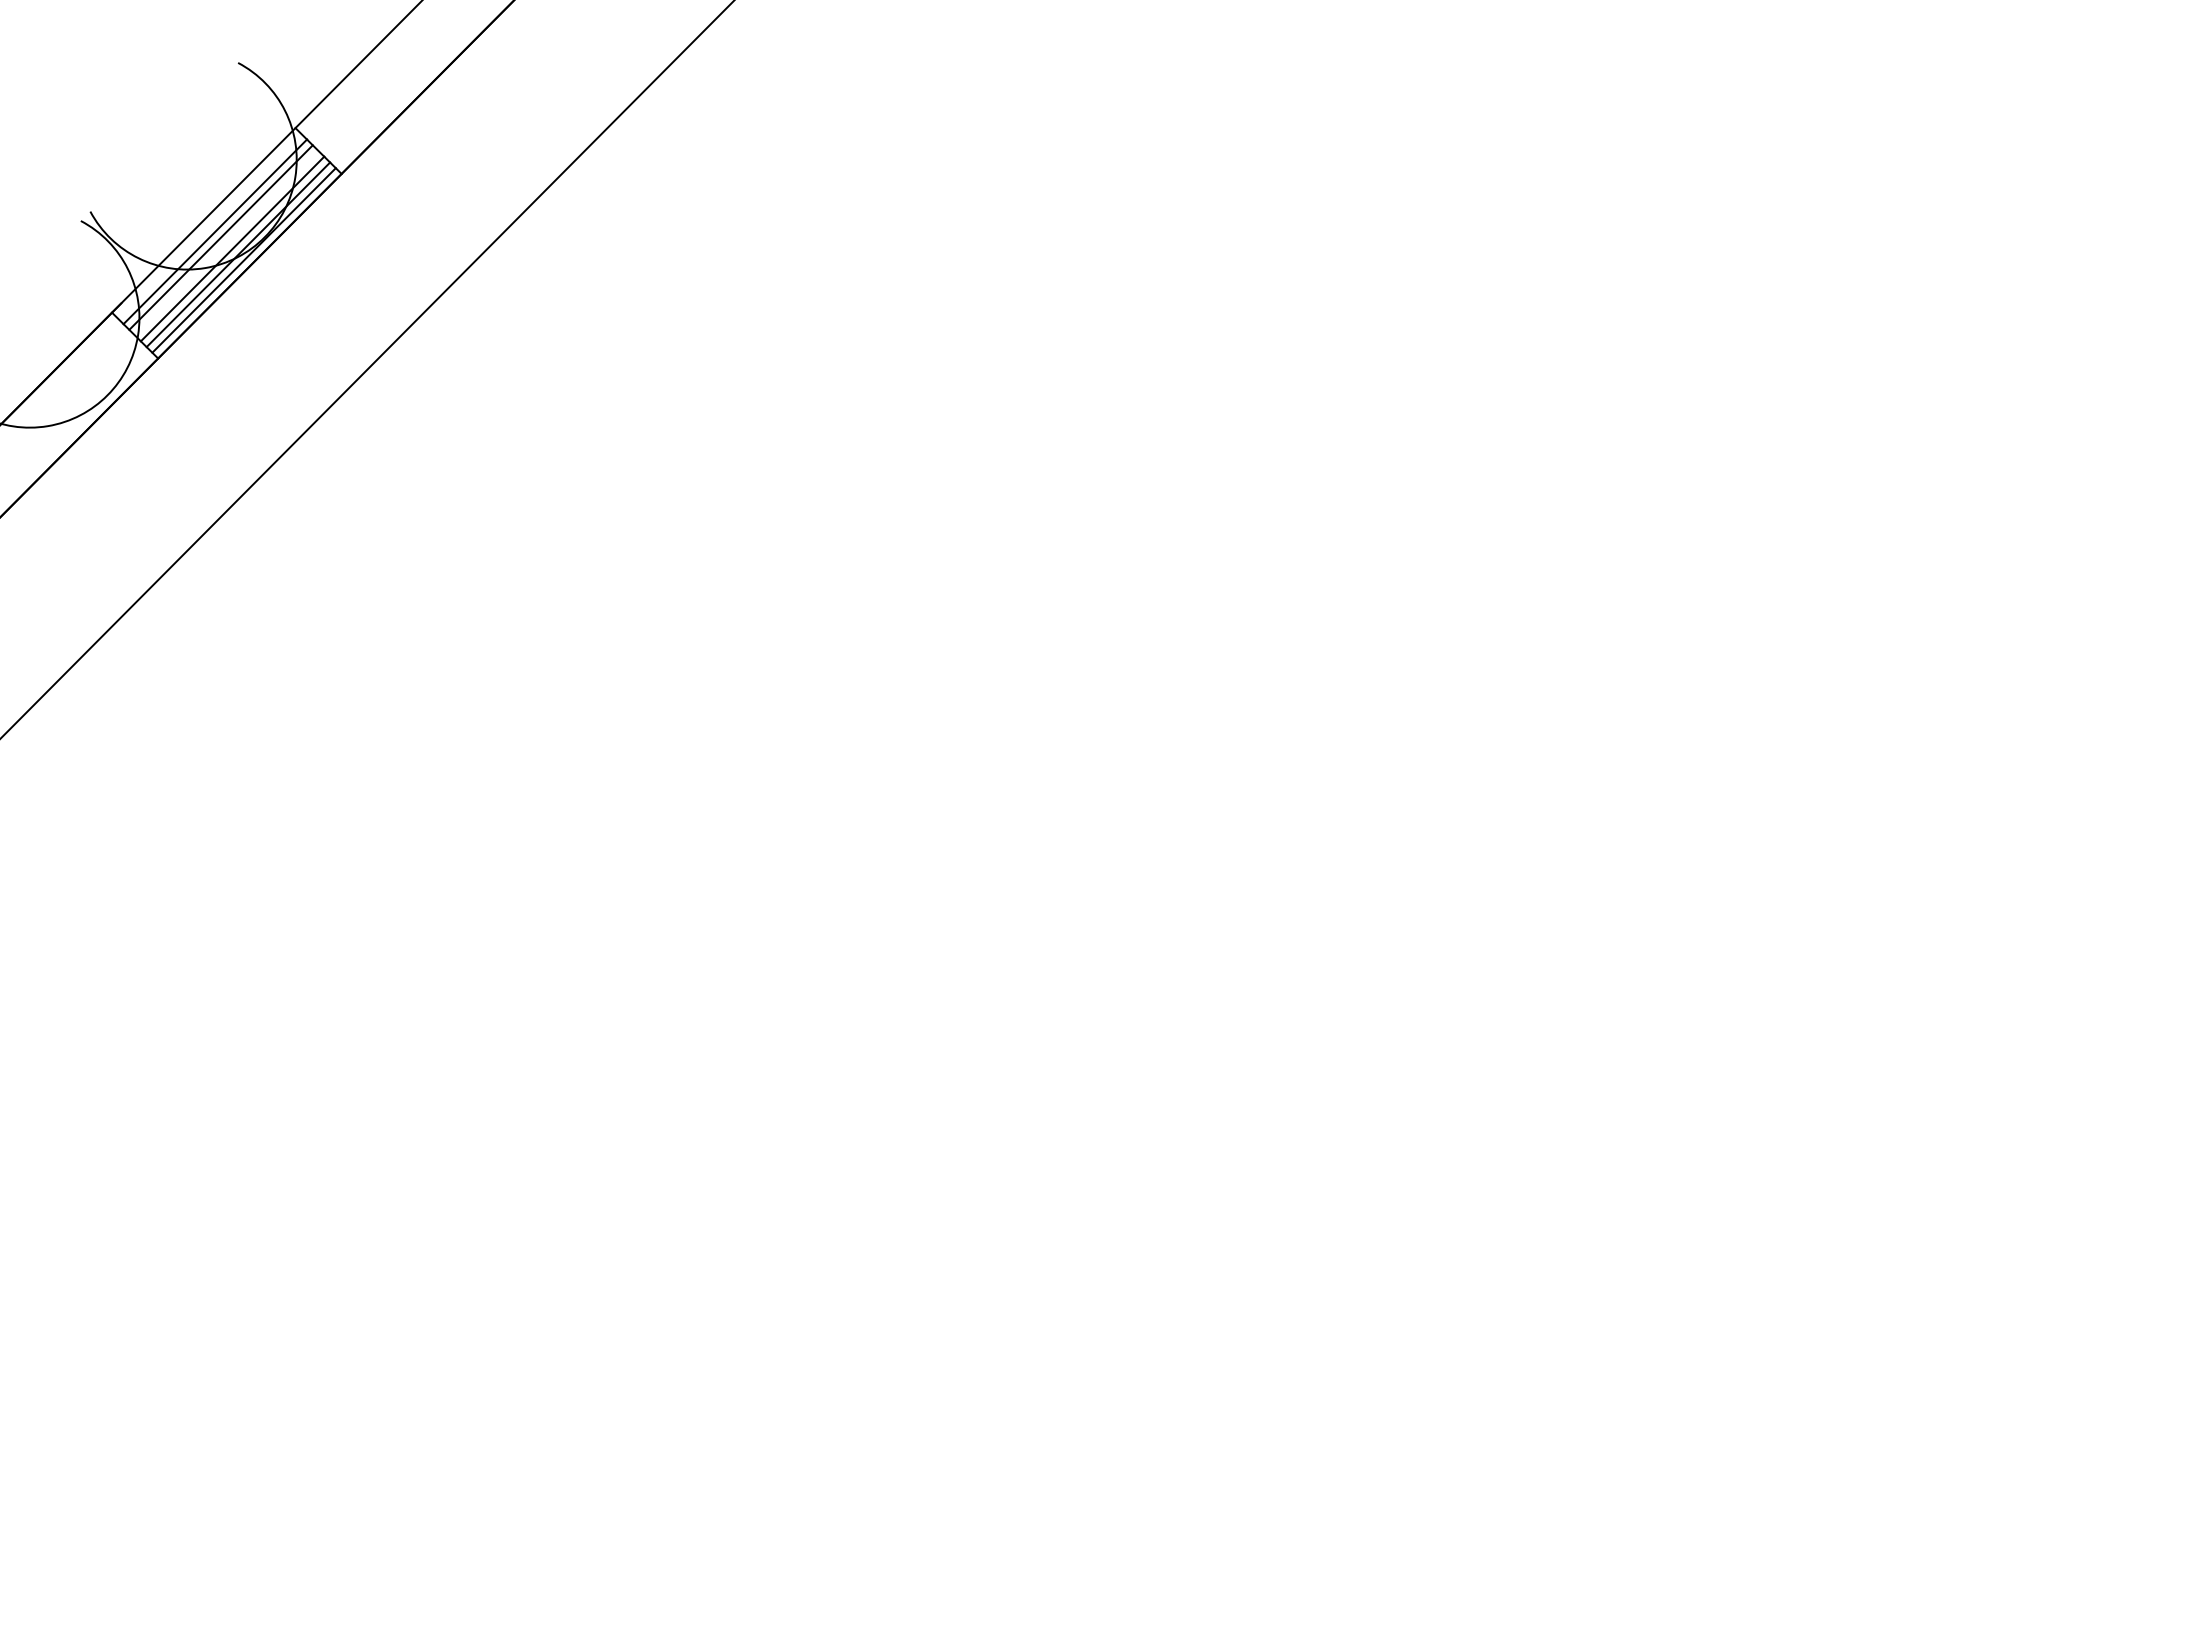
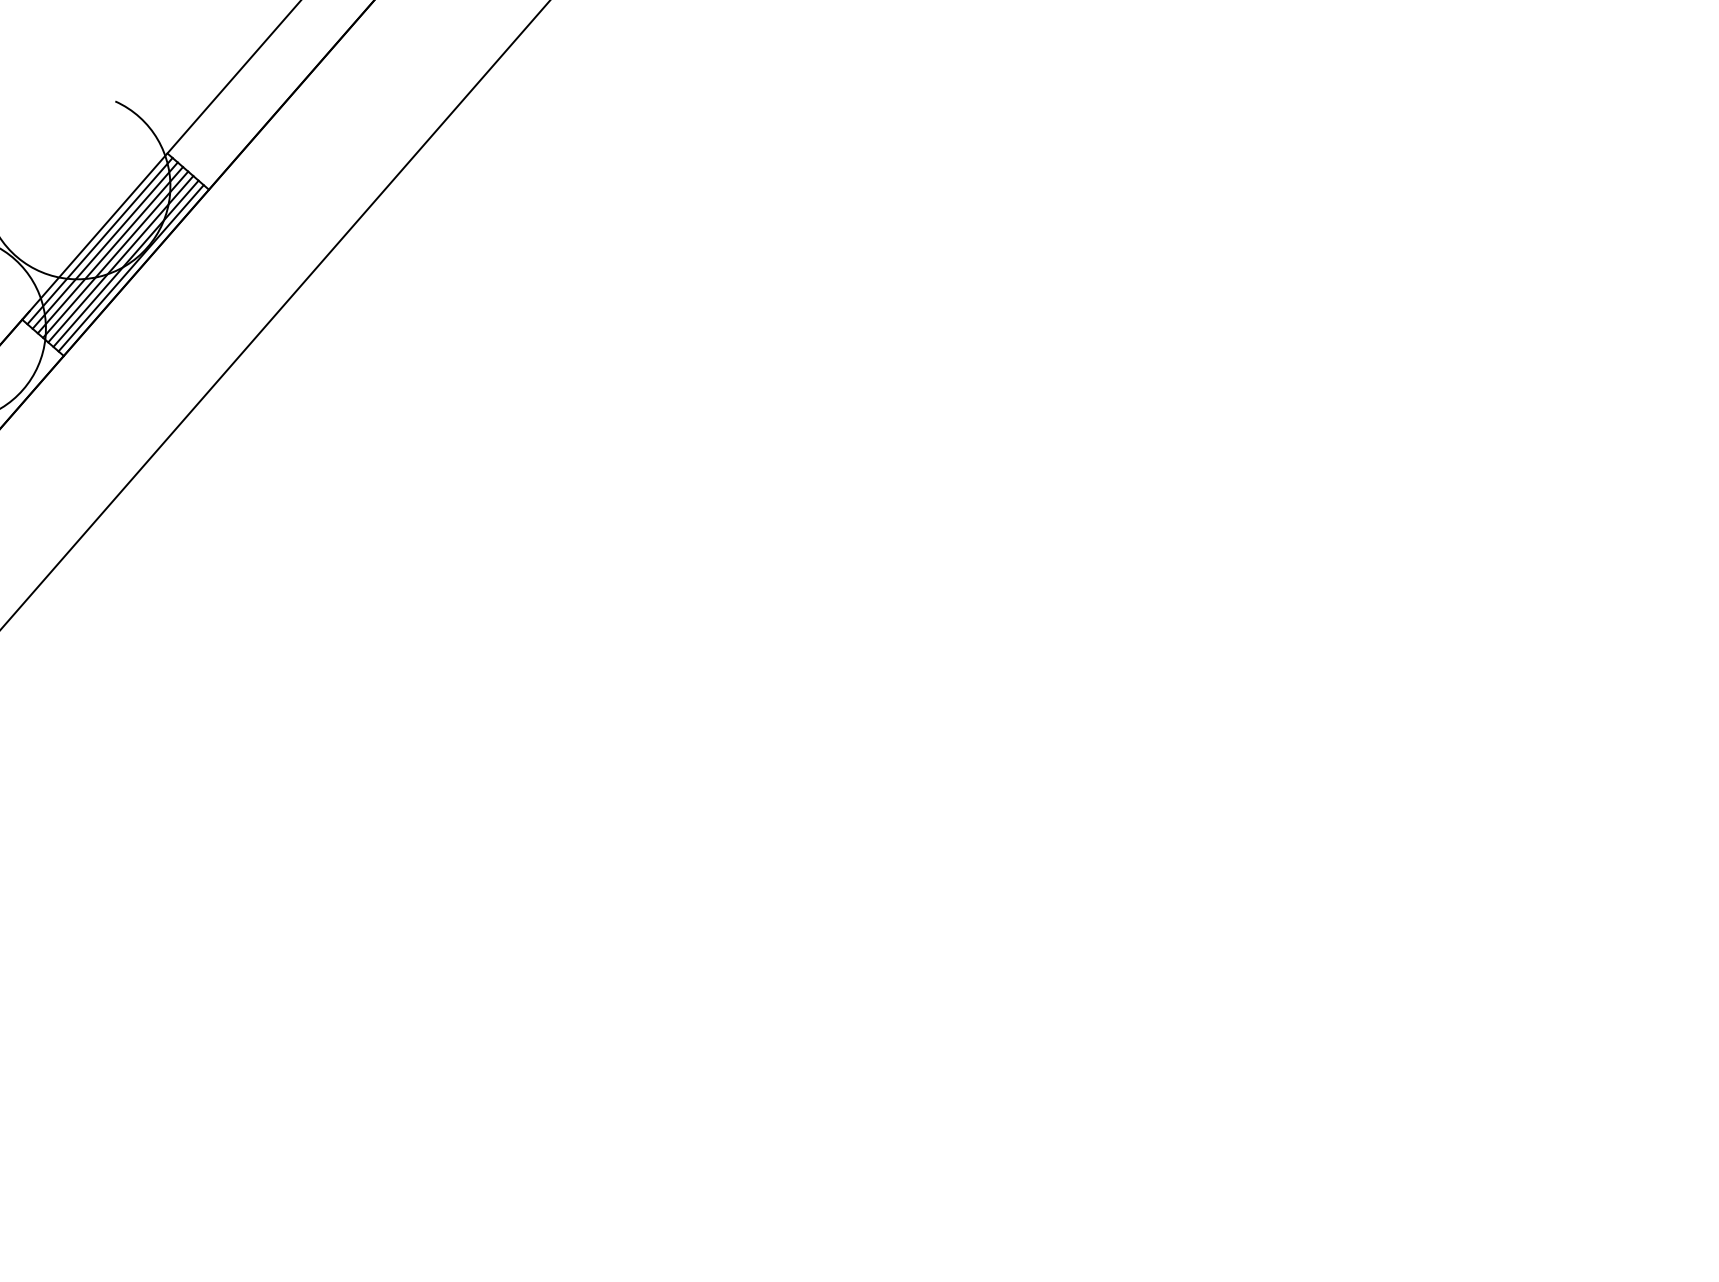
line: (209, 225) -> (99, 240), added
line: (226, 242) -> (115, 254), added

